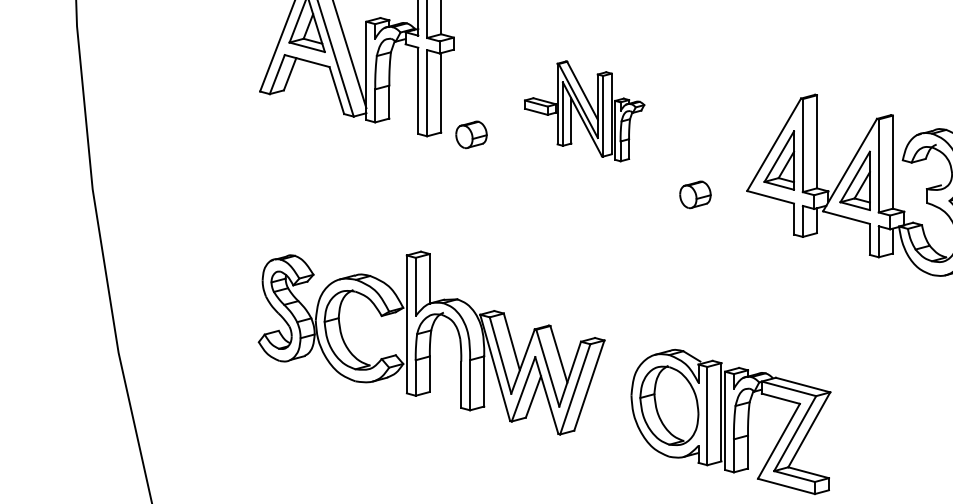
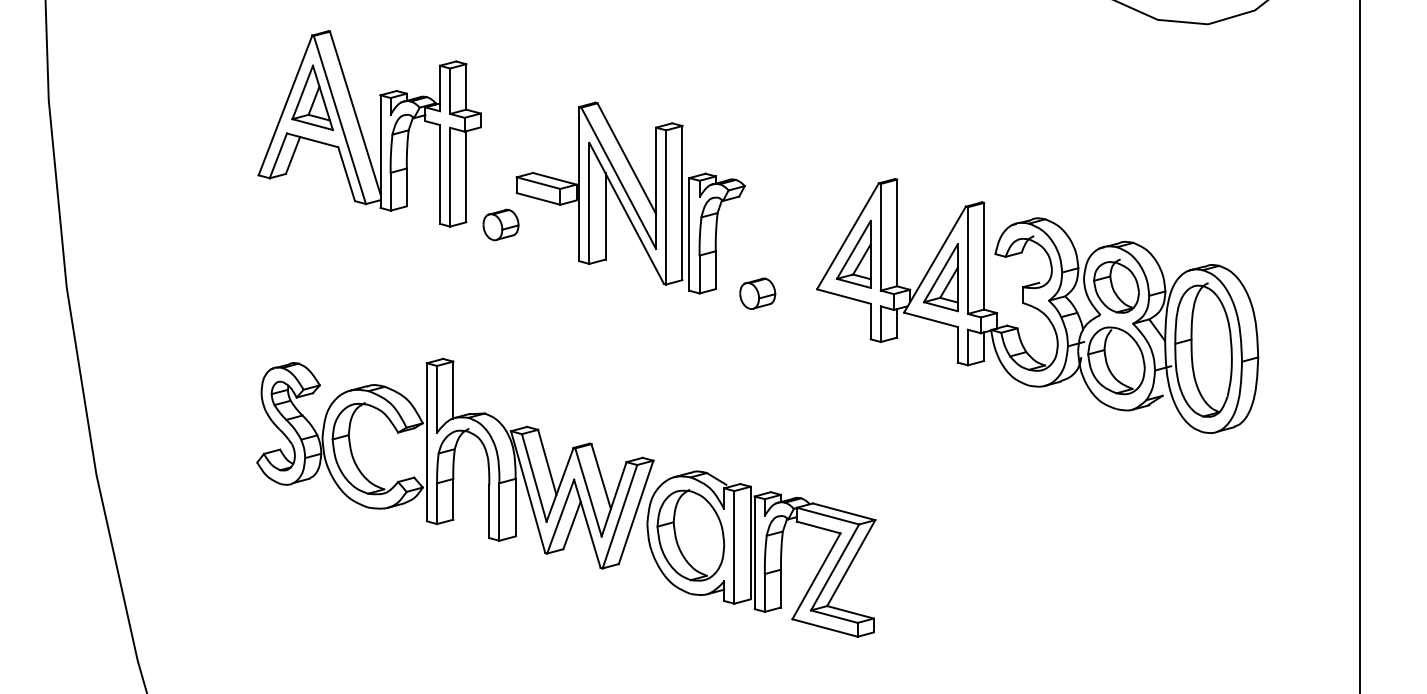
part: (584, 110) -> (630, 197), size x1.67
part: (731, 421) -> (761, 553), moved

